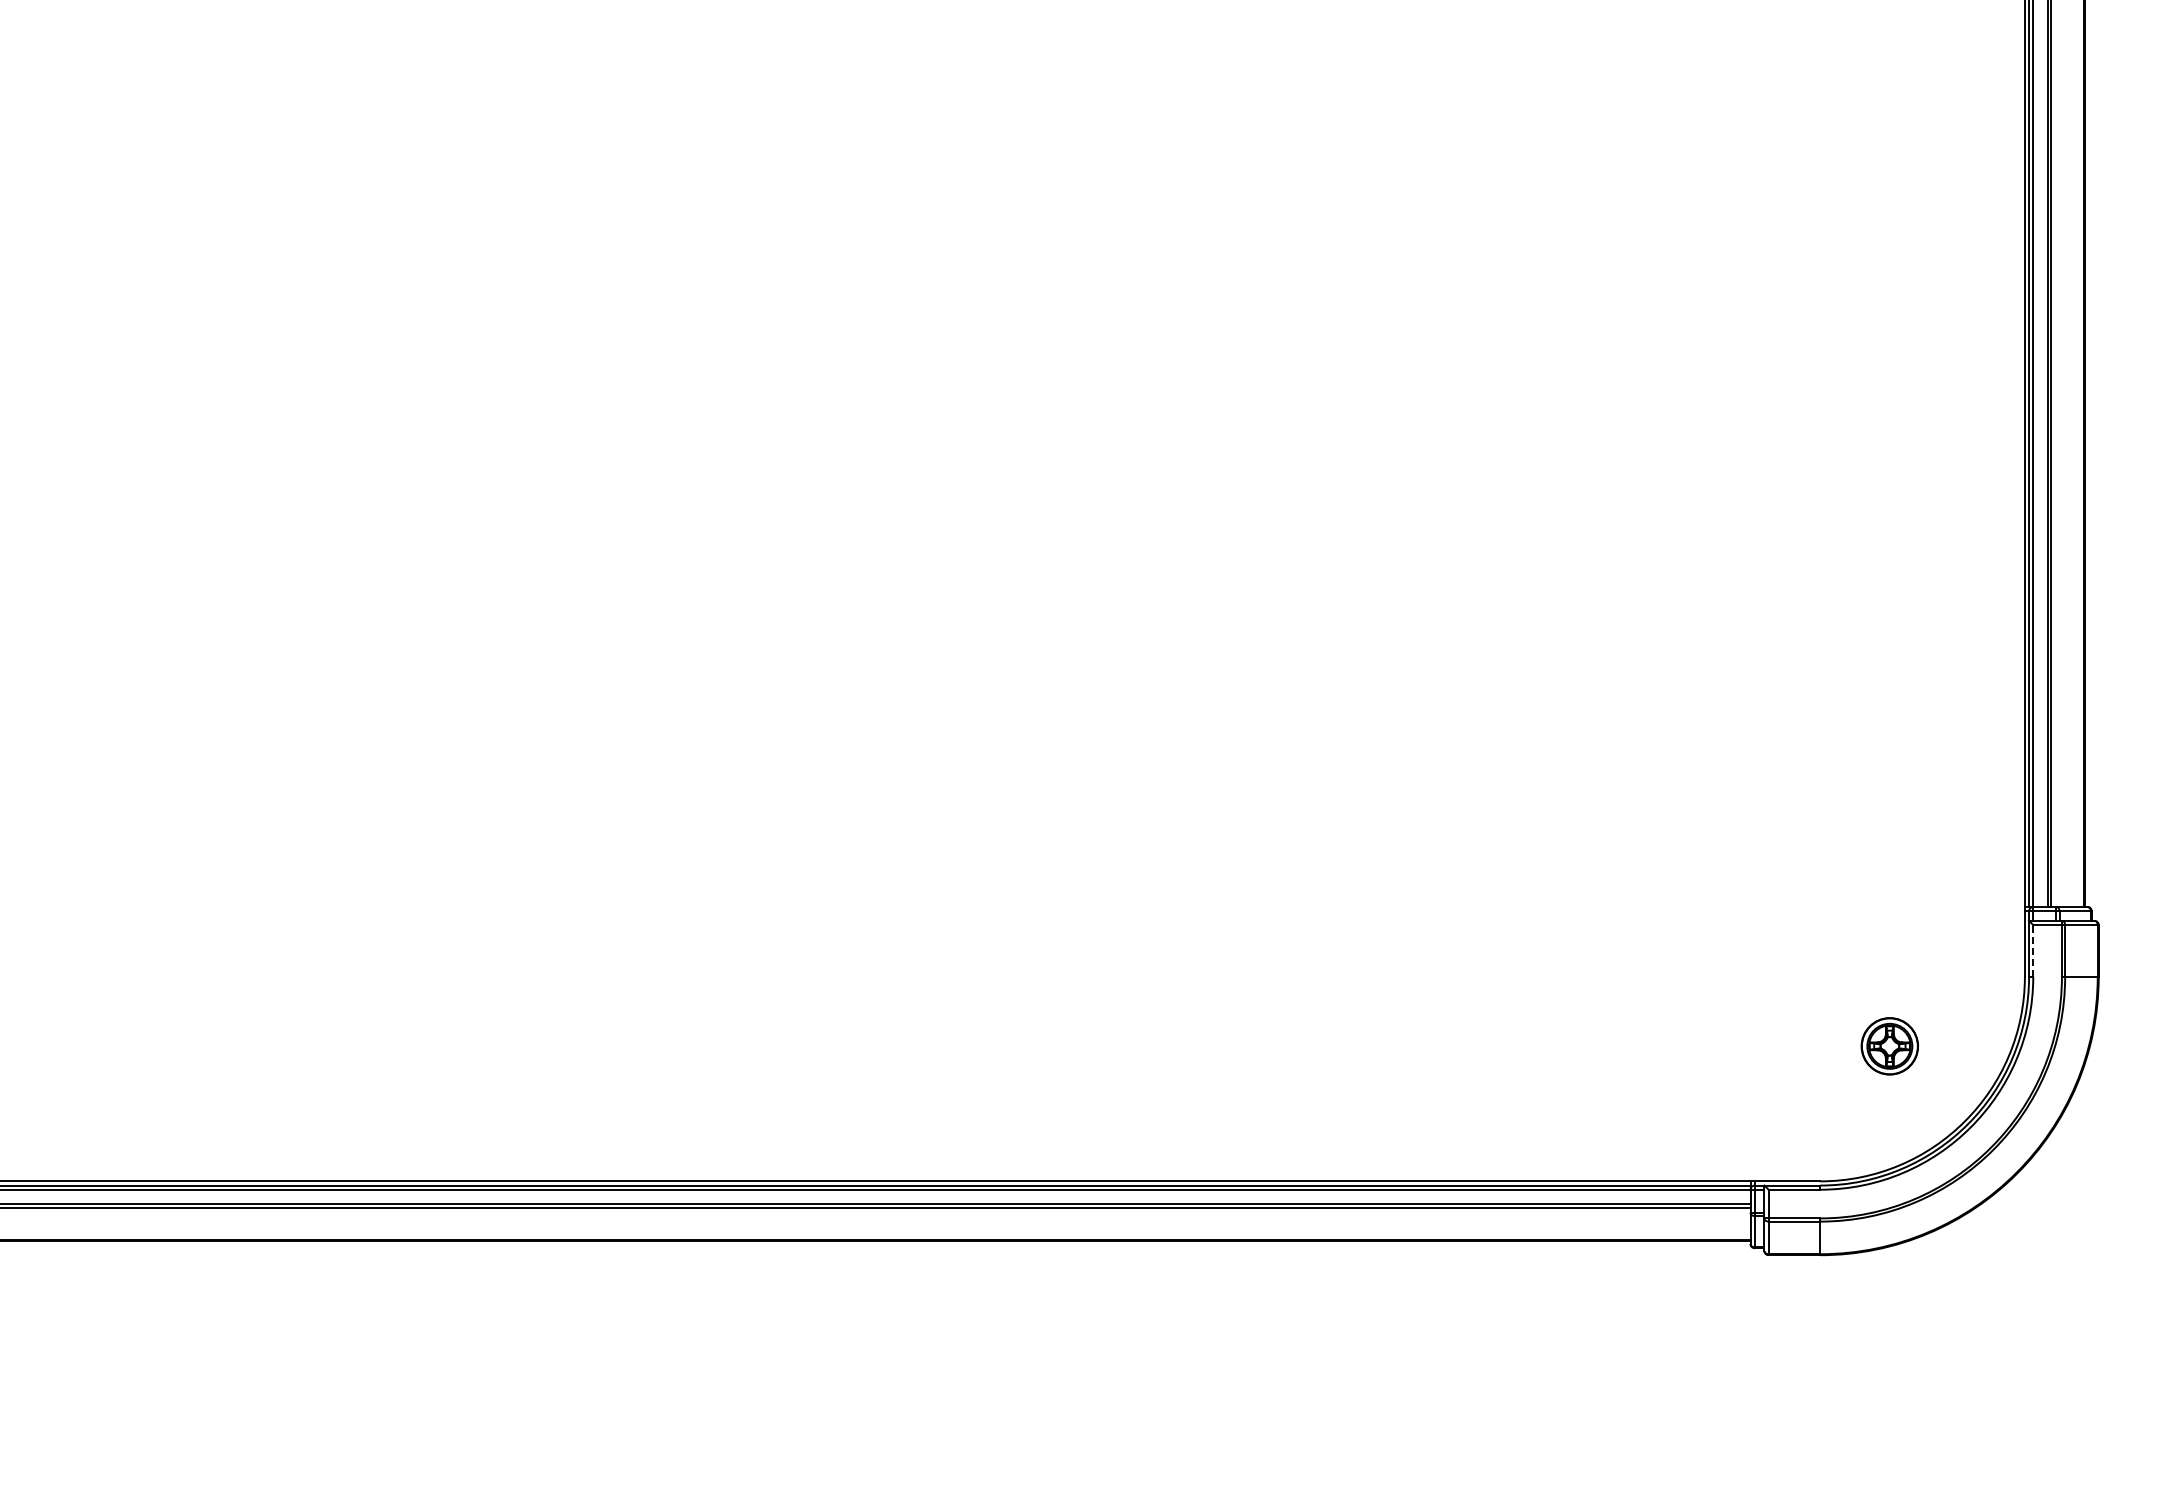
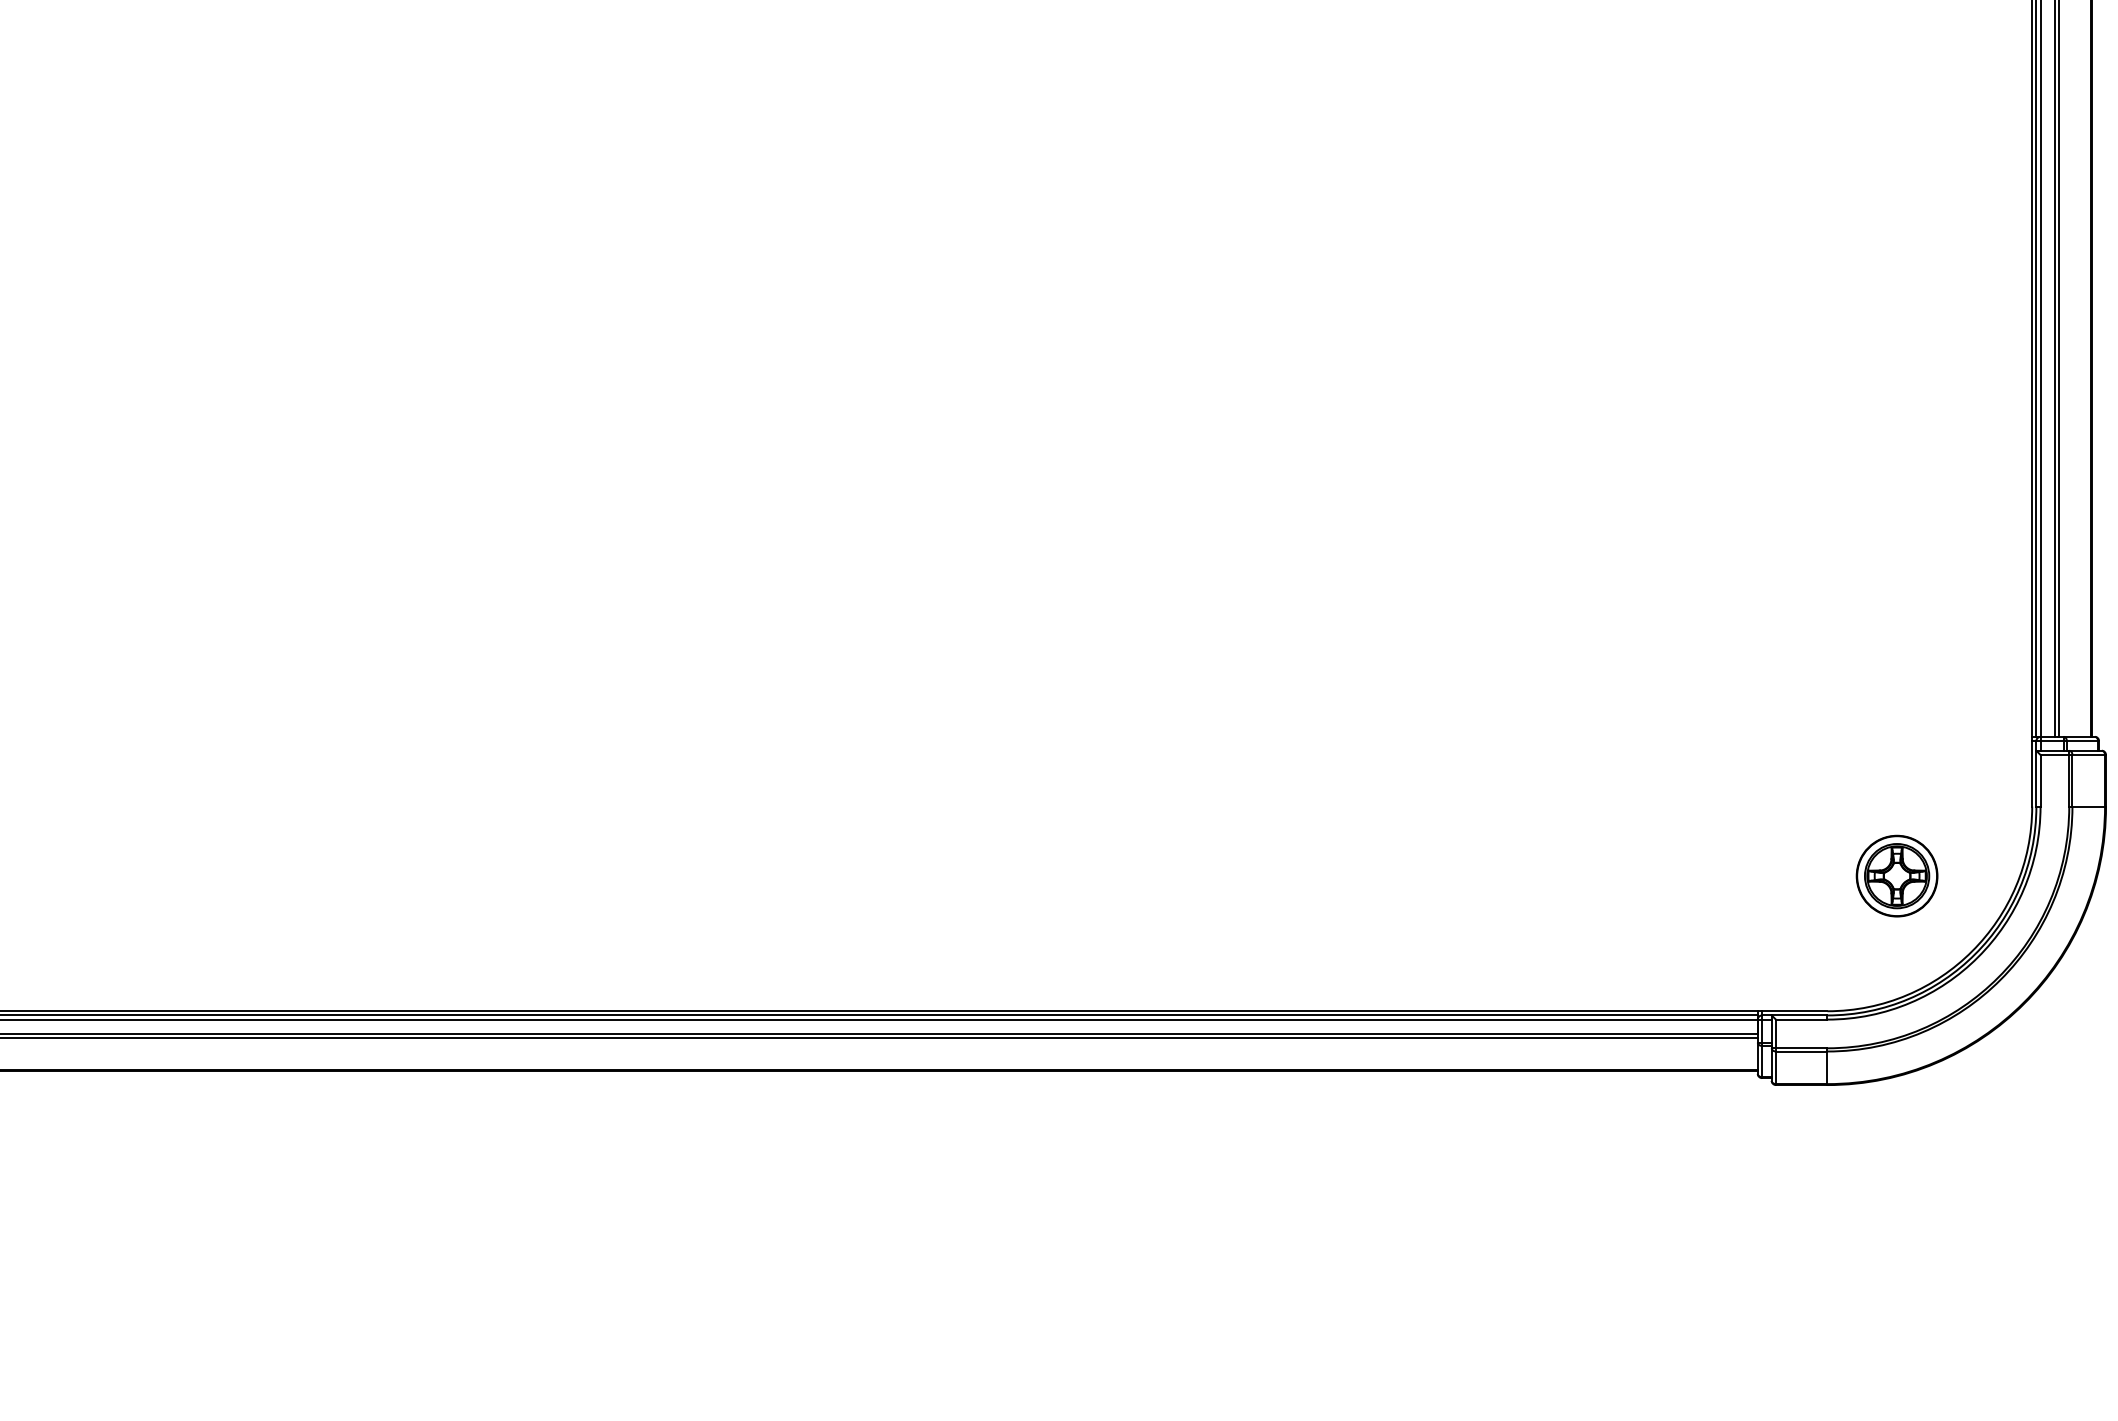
line: (2033, 950) -> (2040, 780), dashed -> solid
part: (1889, 1046) -> (1896, 876), size x1.43

